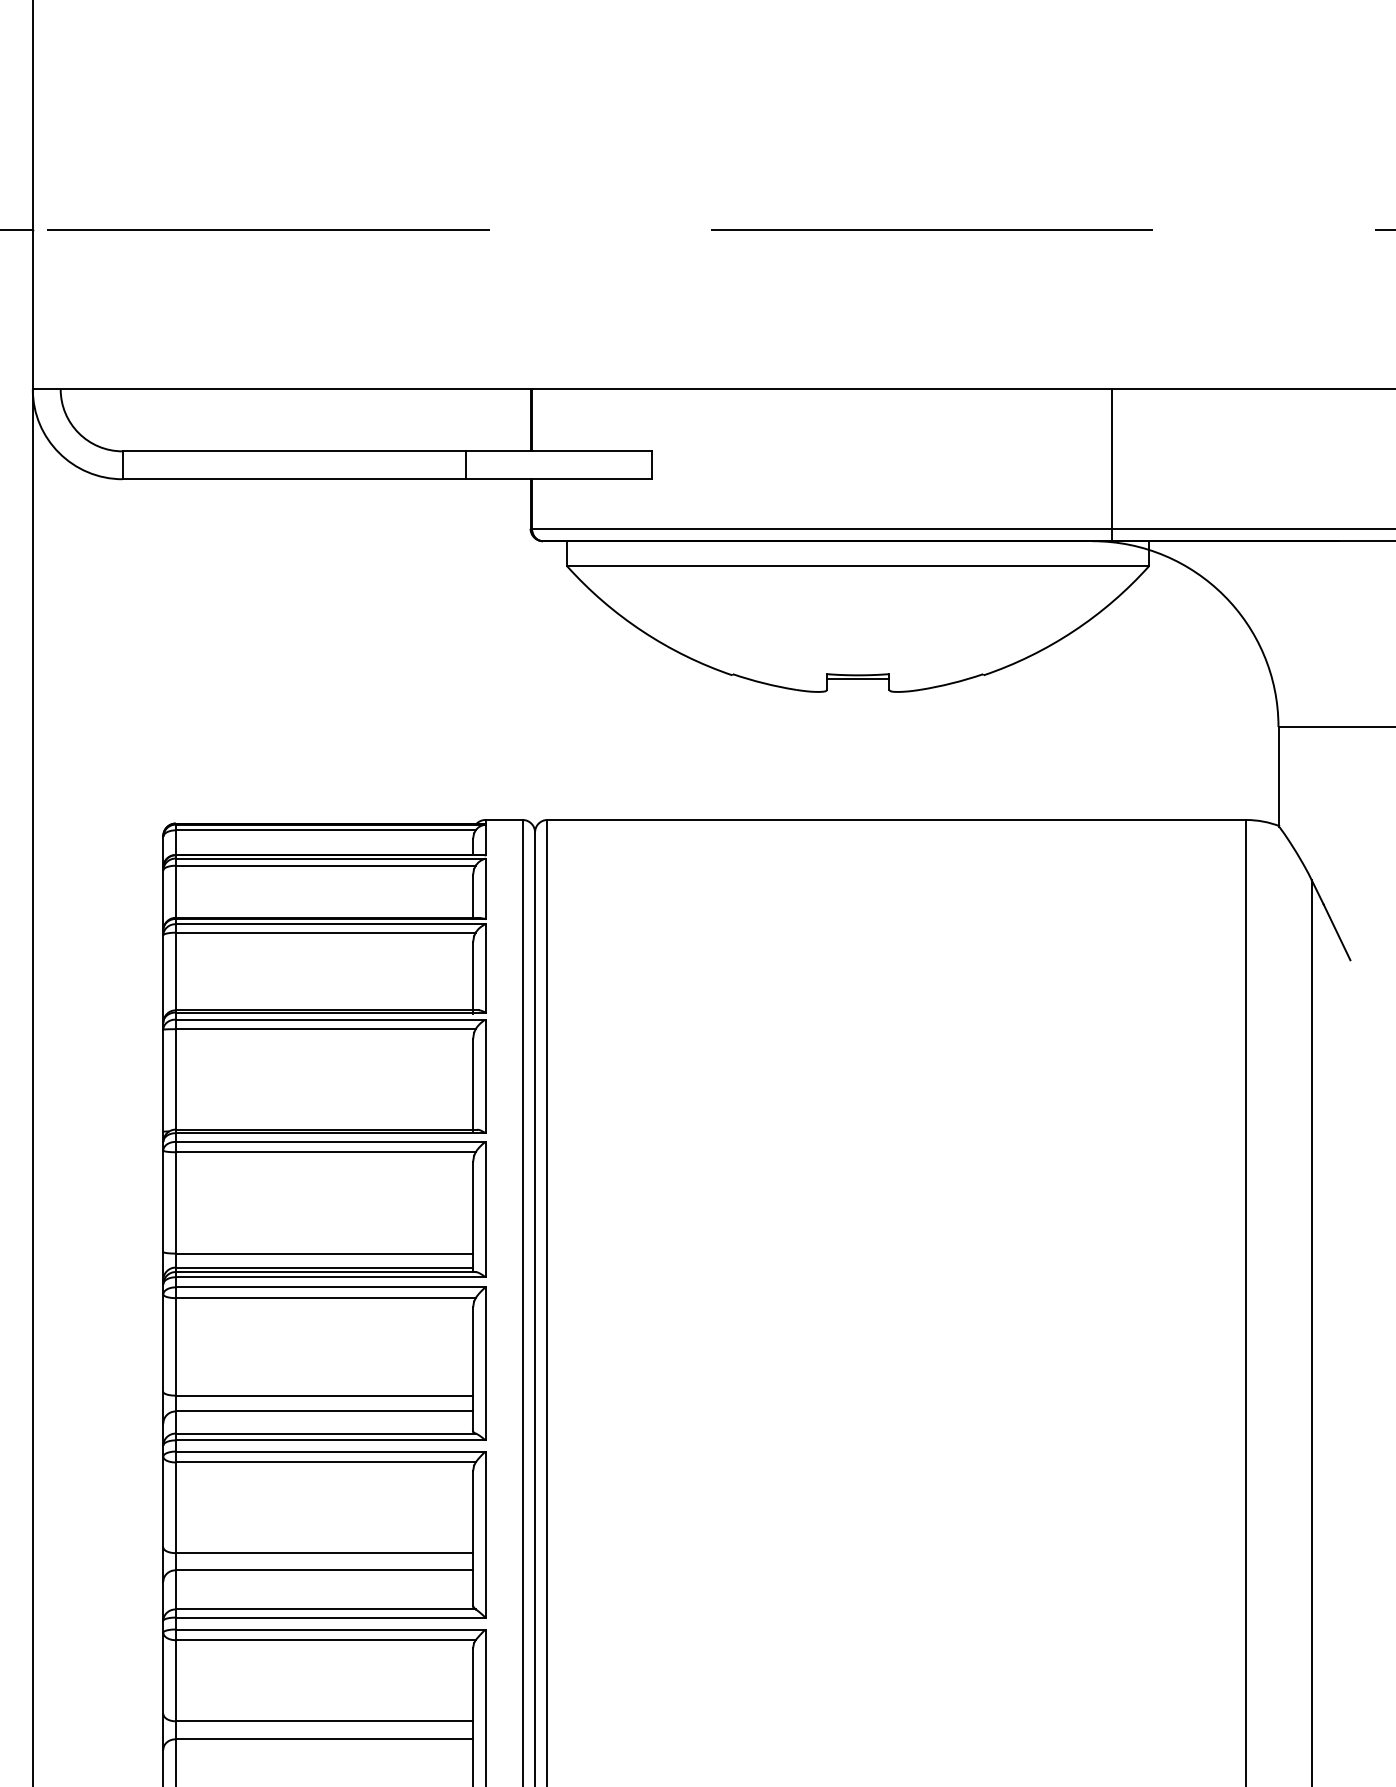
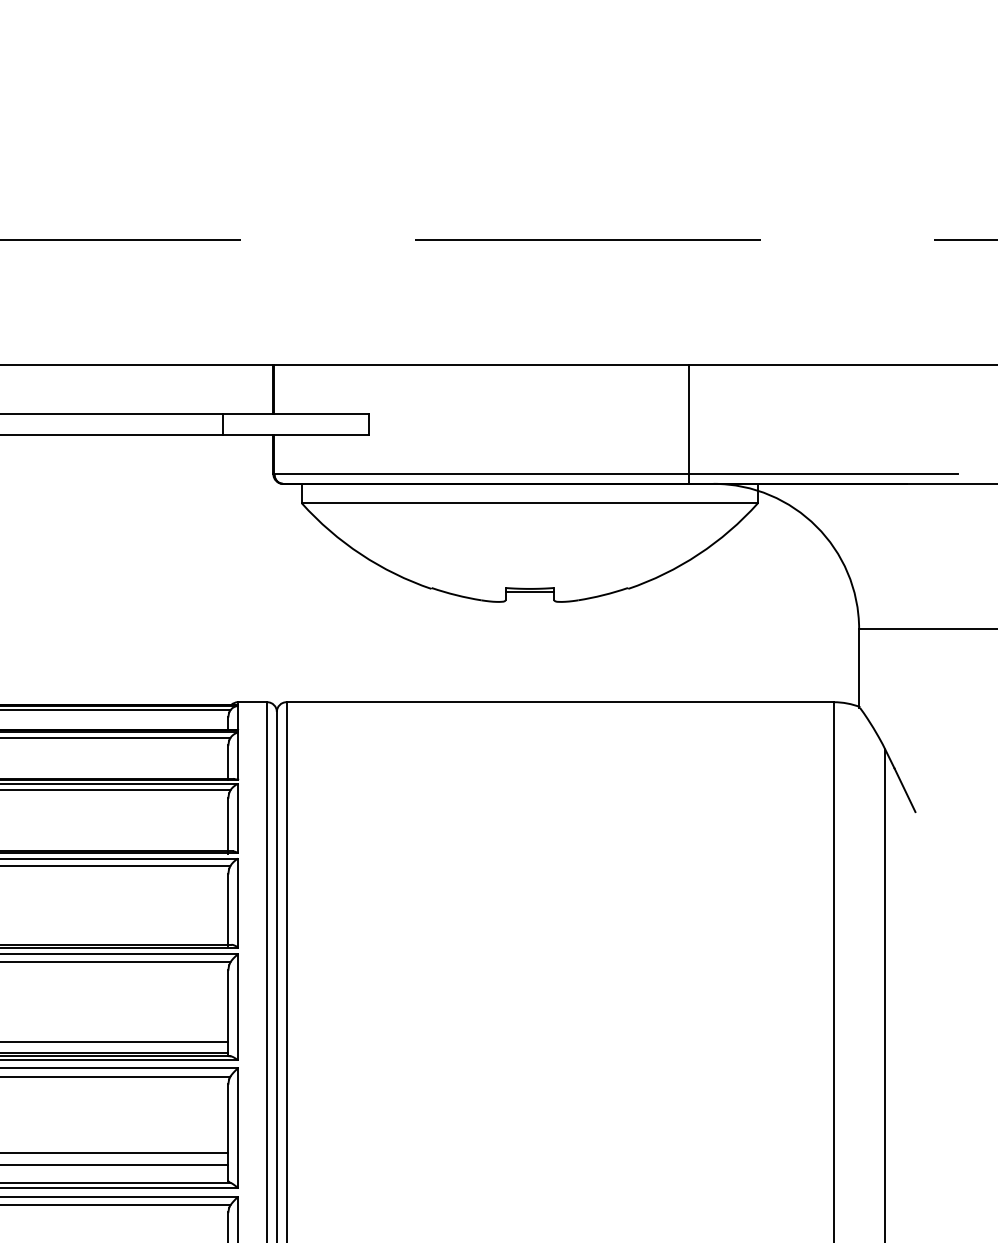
line: (1111, 465) -> (689, 424), moved

